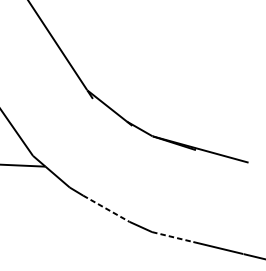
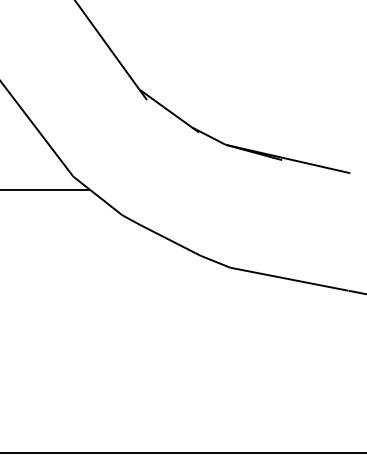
line: (106, 208) -> (170, 240), dashed -> solid
line: (172, 237) -> (257, 273), dashed -> solid

